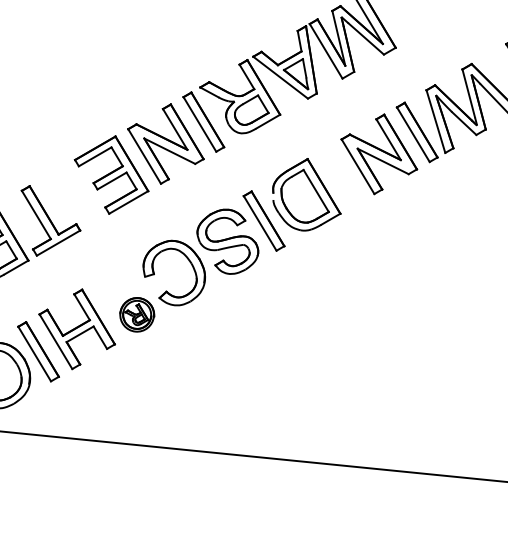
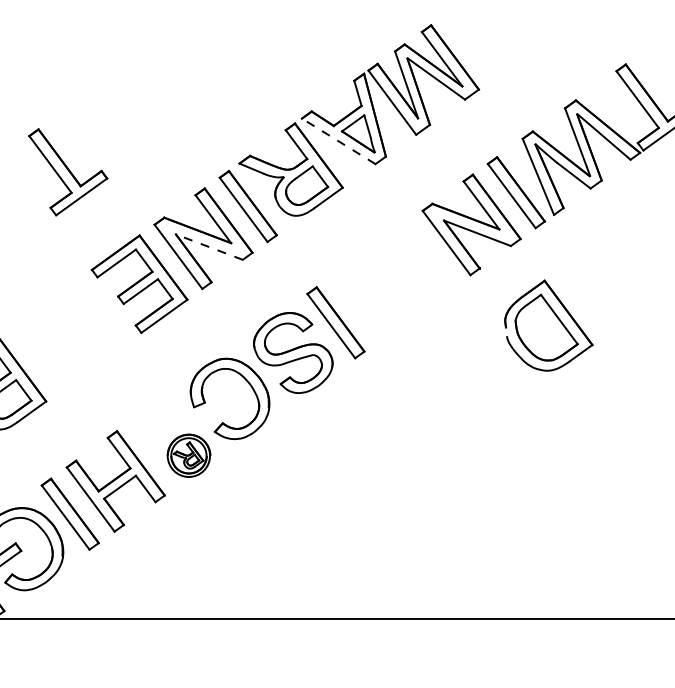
line: (280, 77) -> (338, 141), solid -> dashed
line: (169, 151) -> (209, 247), solid -> dashed
part: (307, 194) -> (548, 325), moved
part: (50, 222) -> (68, 172), moved

